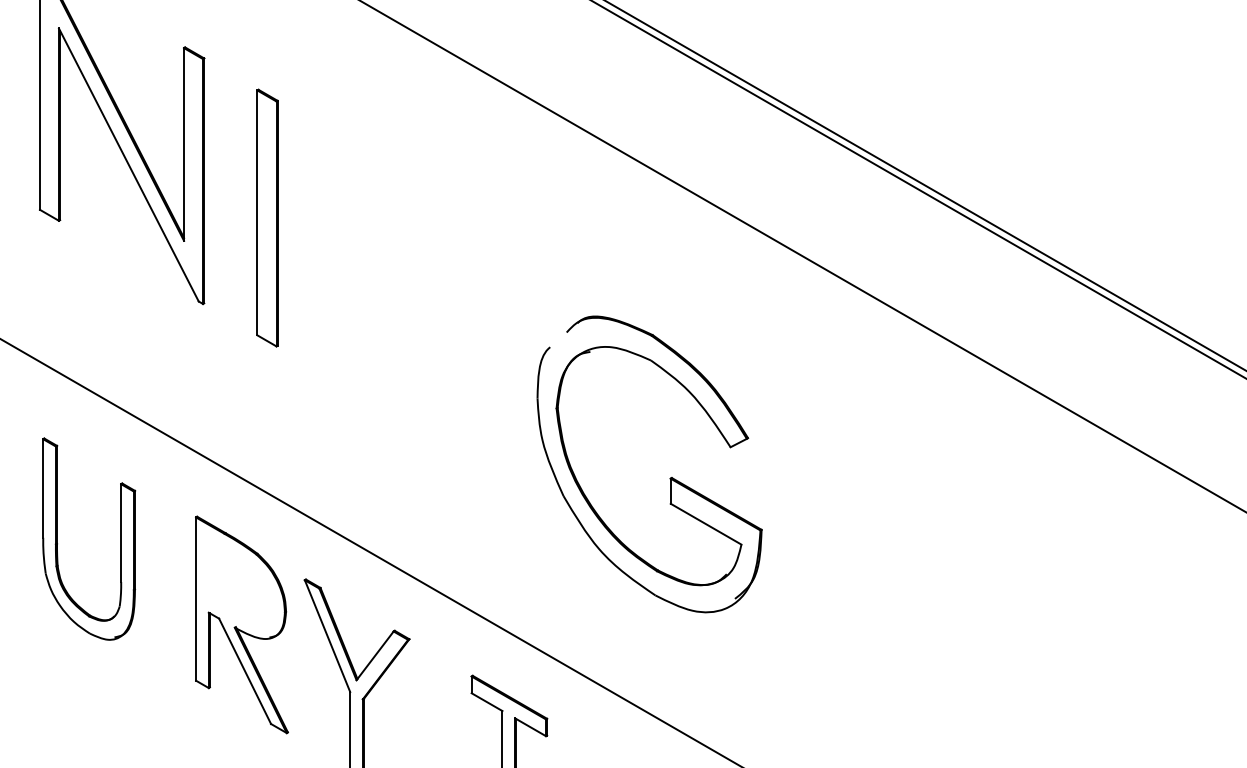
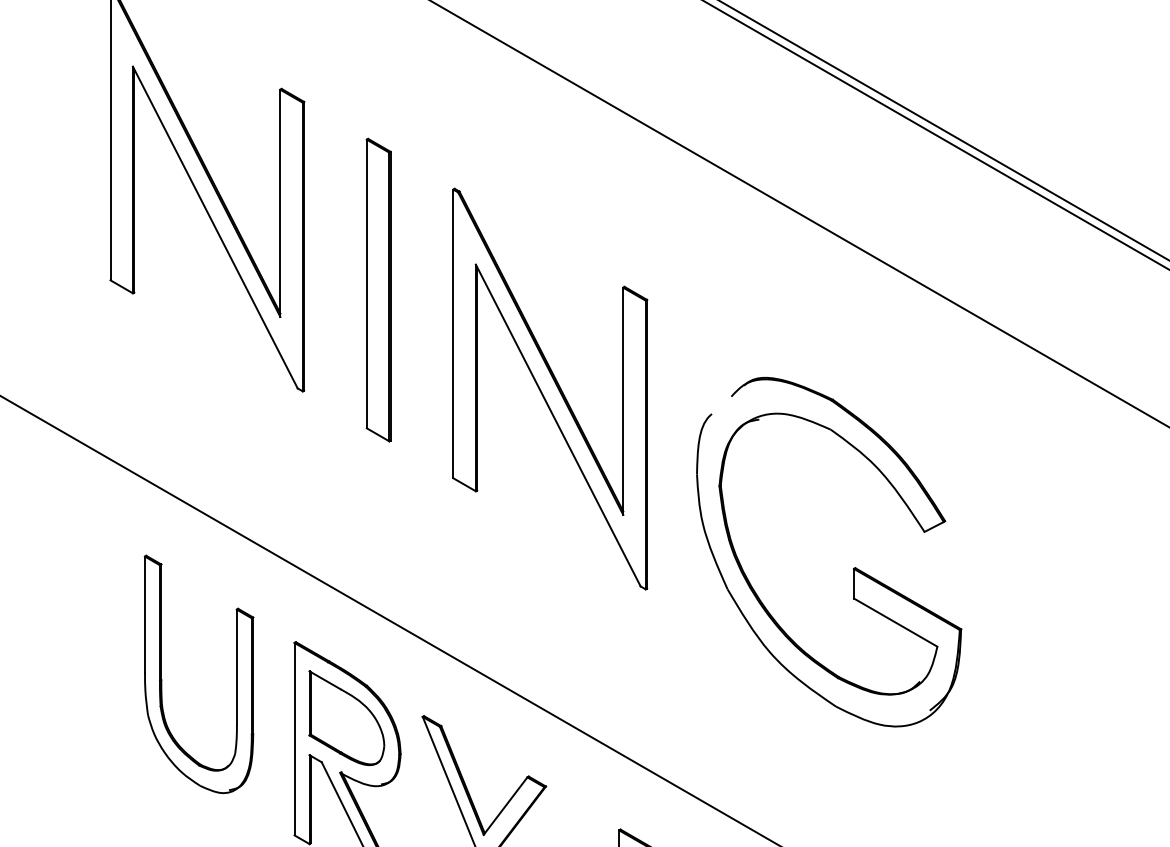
part: (412, 301) -> (549, 388), added
part: (669, 478) -> (852, 568), moved
part: (120, 538) -> (236, 673), moved
part: (240, 580) -> (346, 717), added

